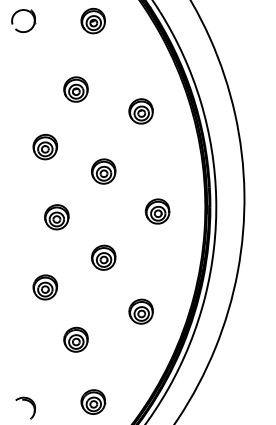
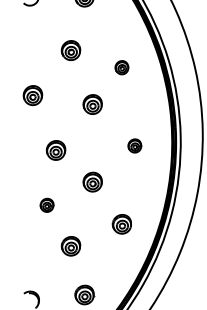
part: (140, 111) -> (121, 67), size x0.7
part: (44, 147) -> (32, 95), moved
part: (103, 171) -> (92, 104), moved
part: (157, 211) -> (134, 145), size x0.7
part: (45, 287) -> (47, 205), size x0.7

